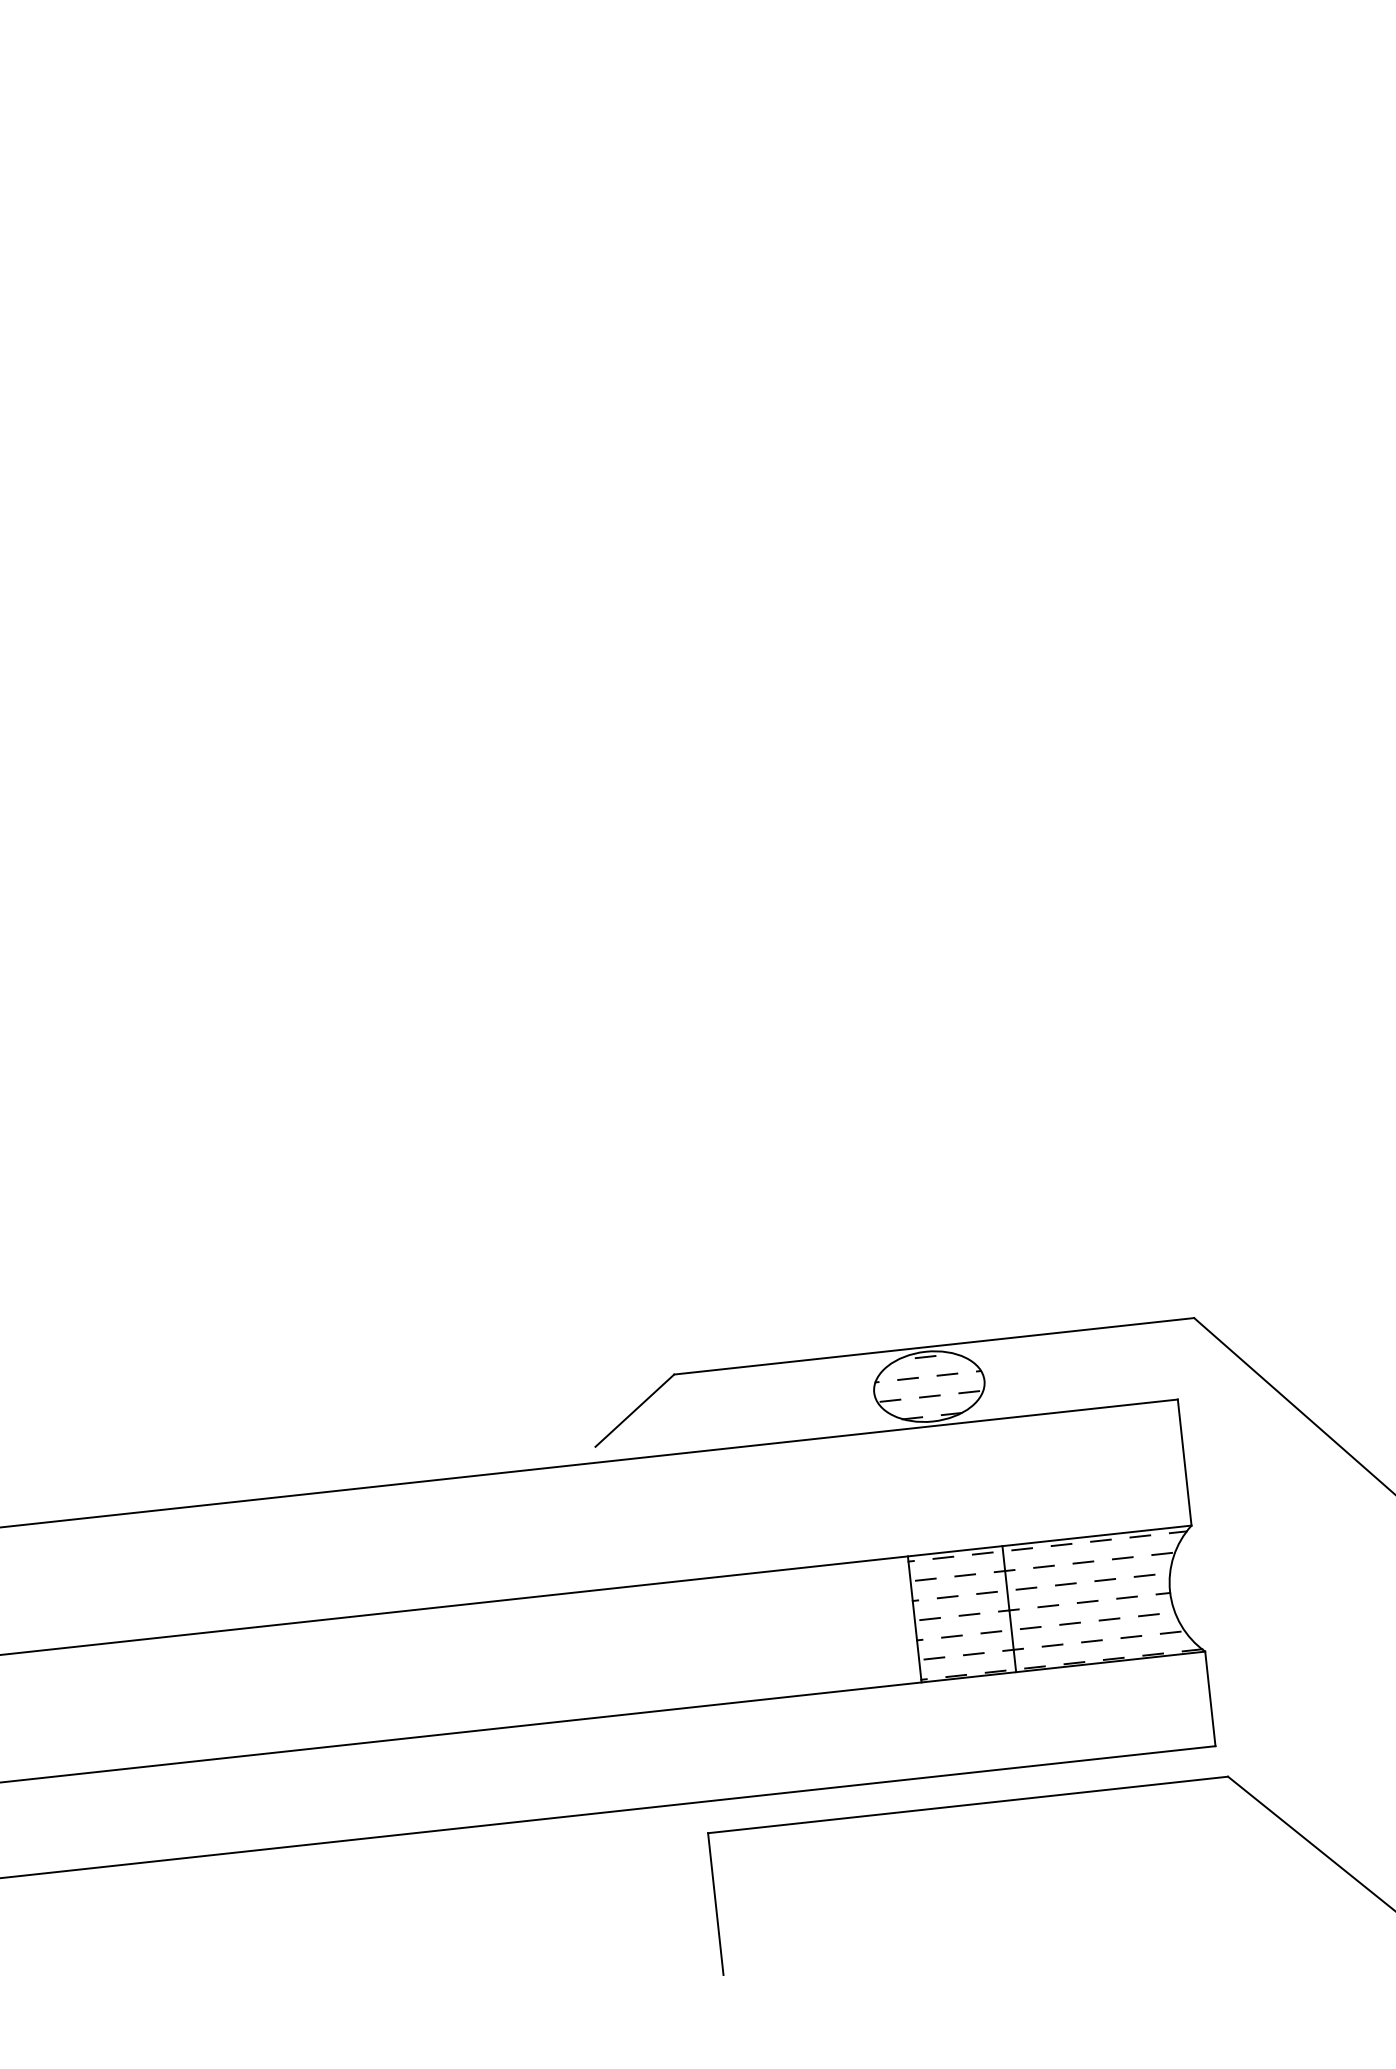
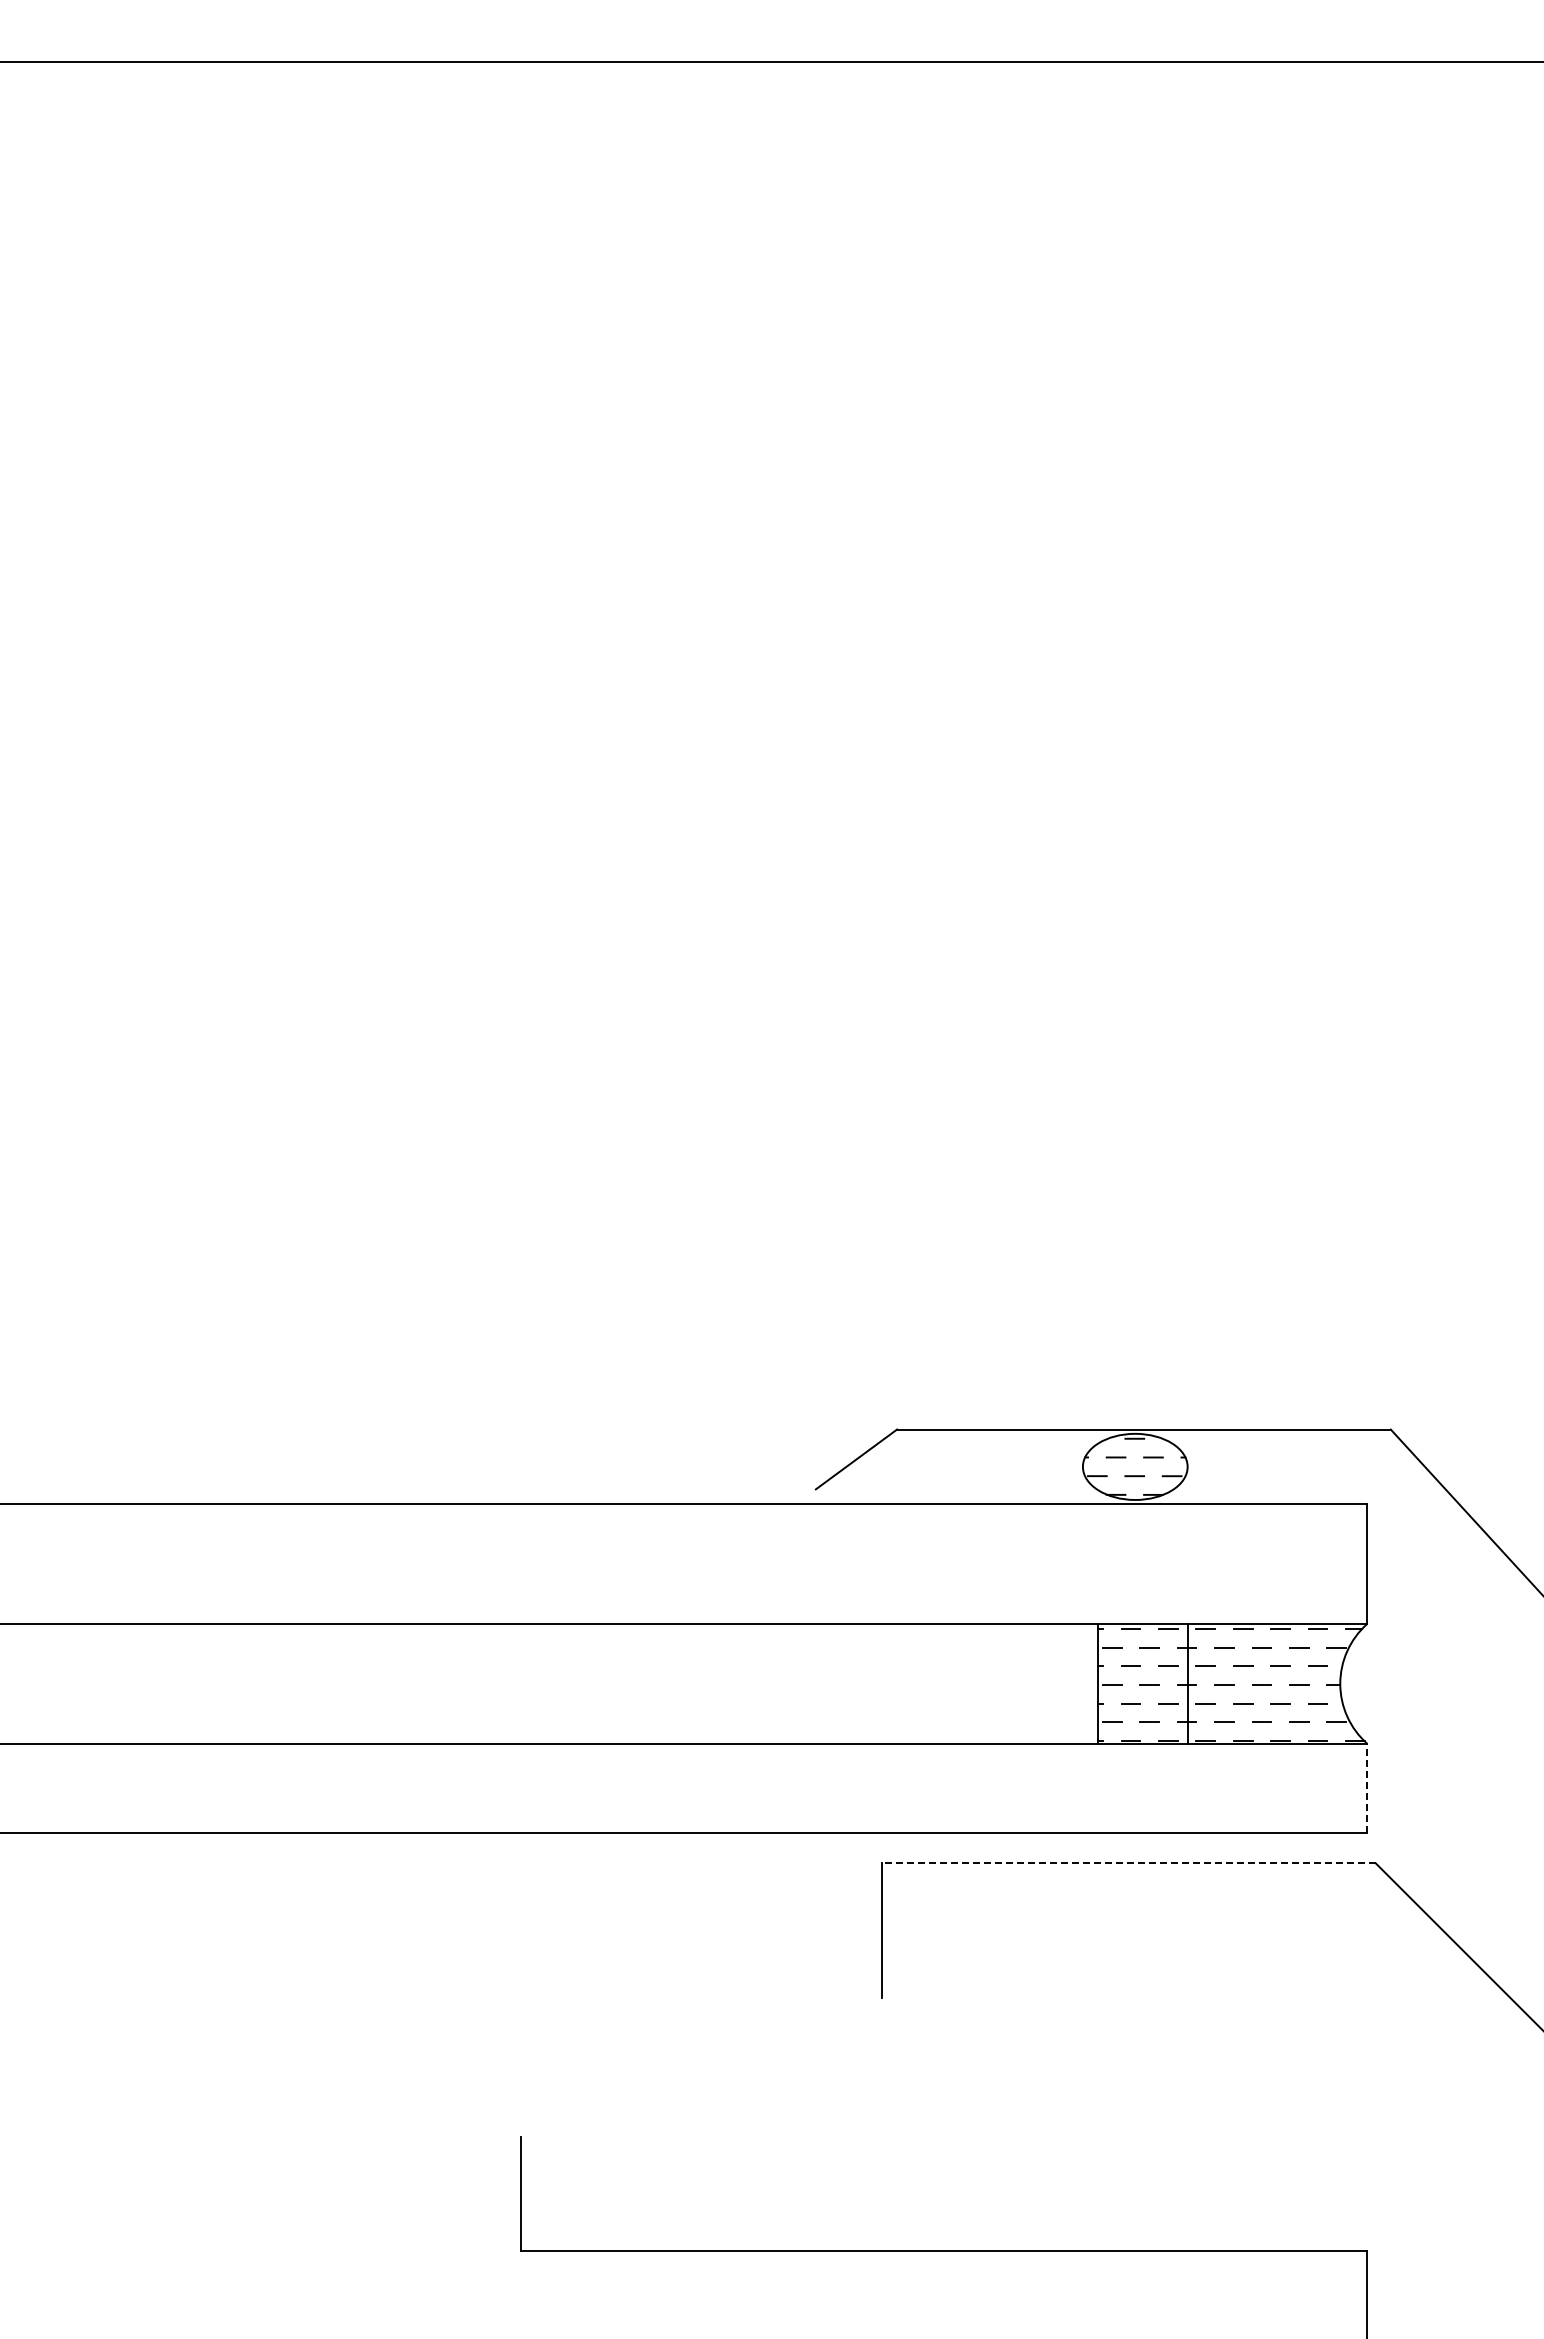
line: (1210, 1698) -> (1367, 1788), solid -> dashed
line: (967, 1805) -> (1128, 1863), solid -> dashed

